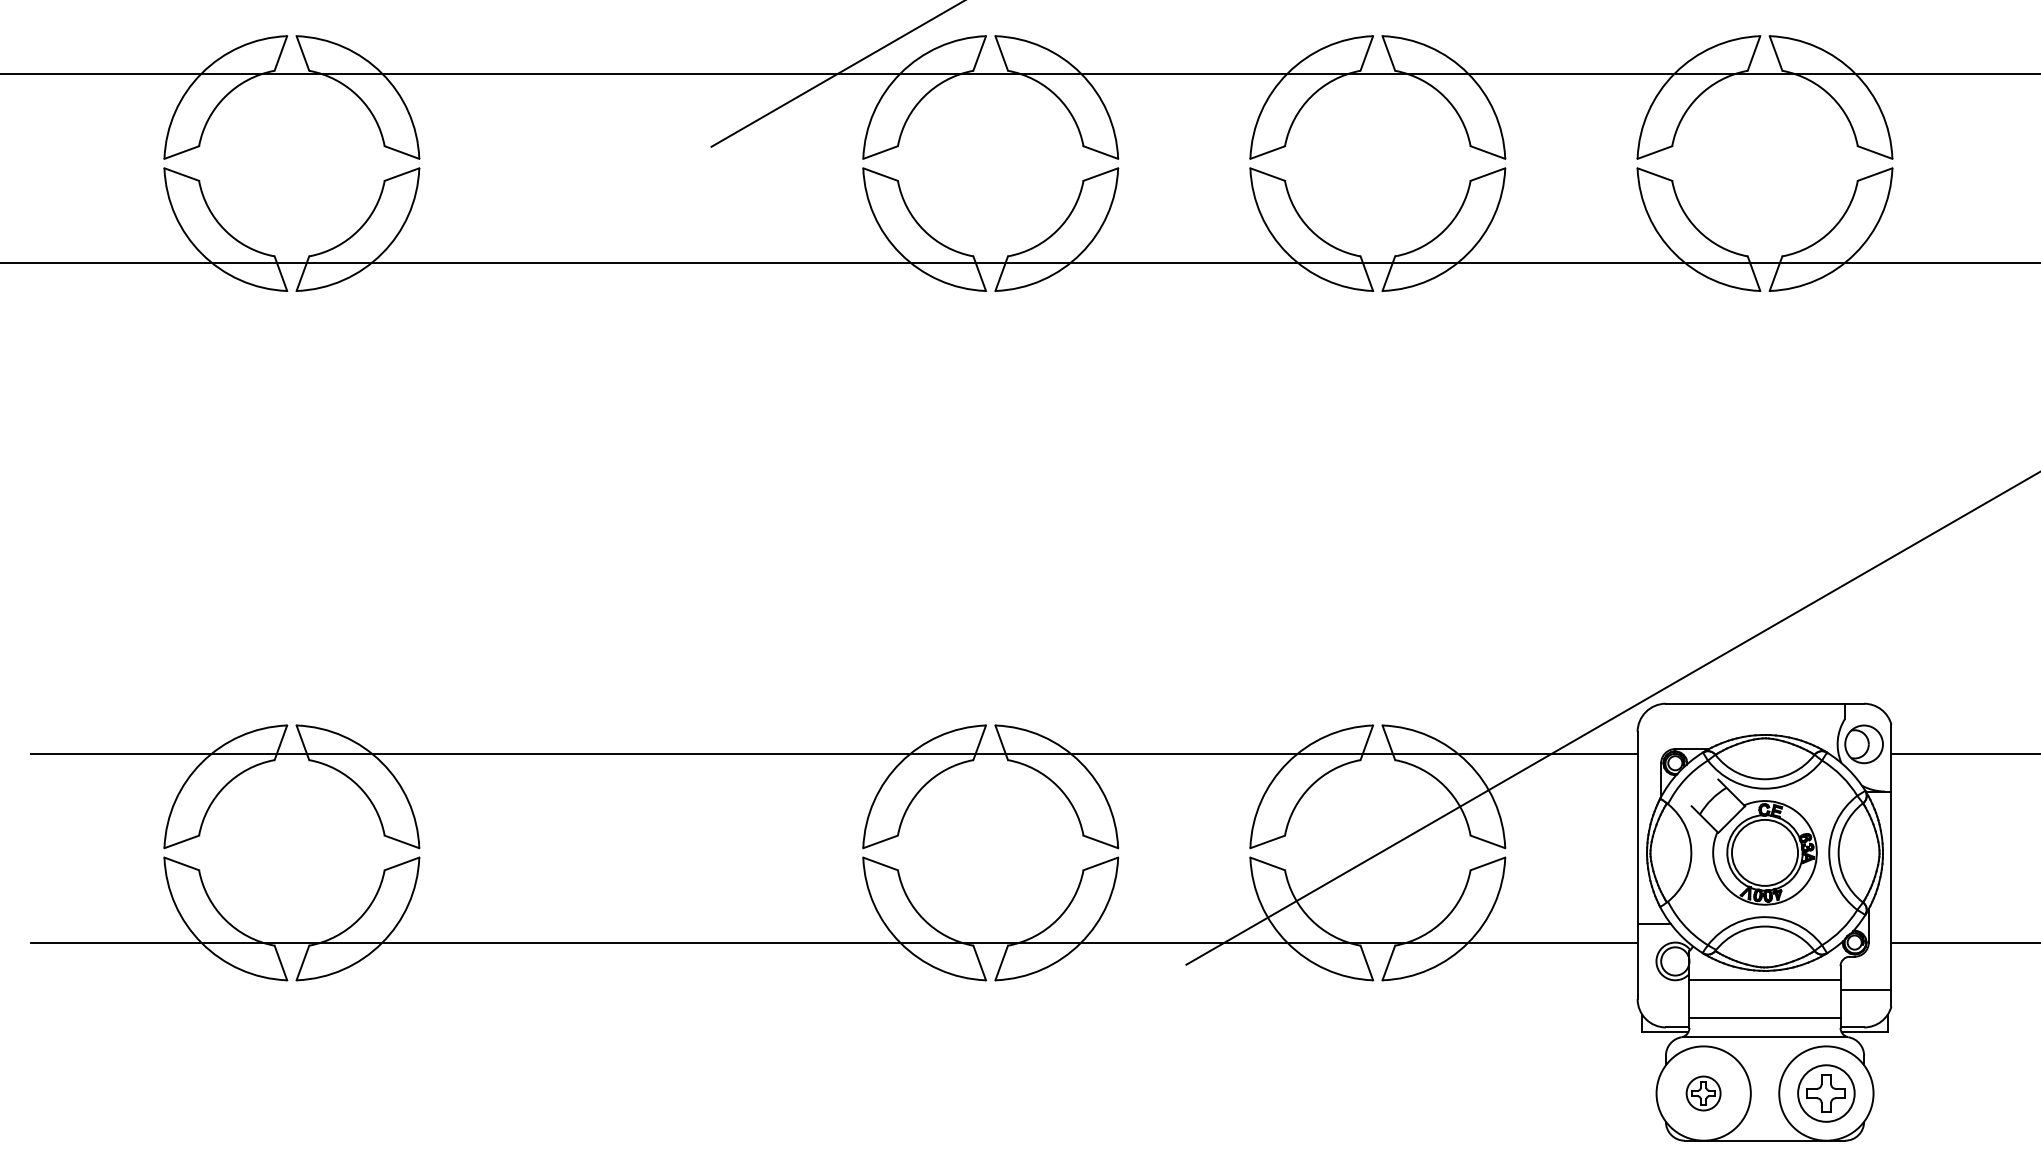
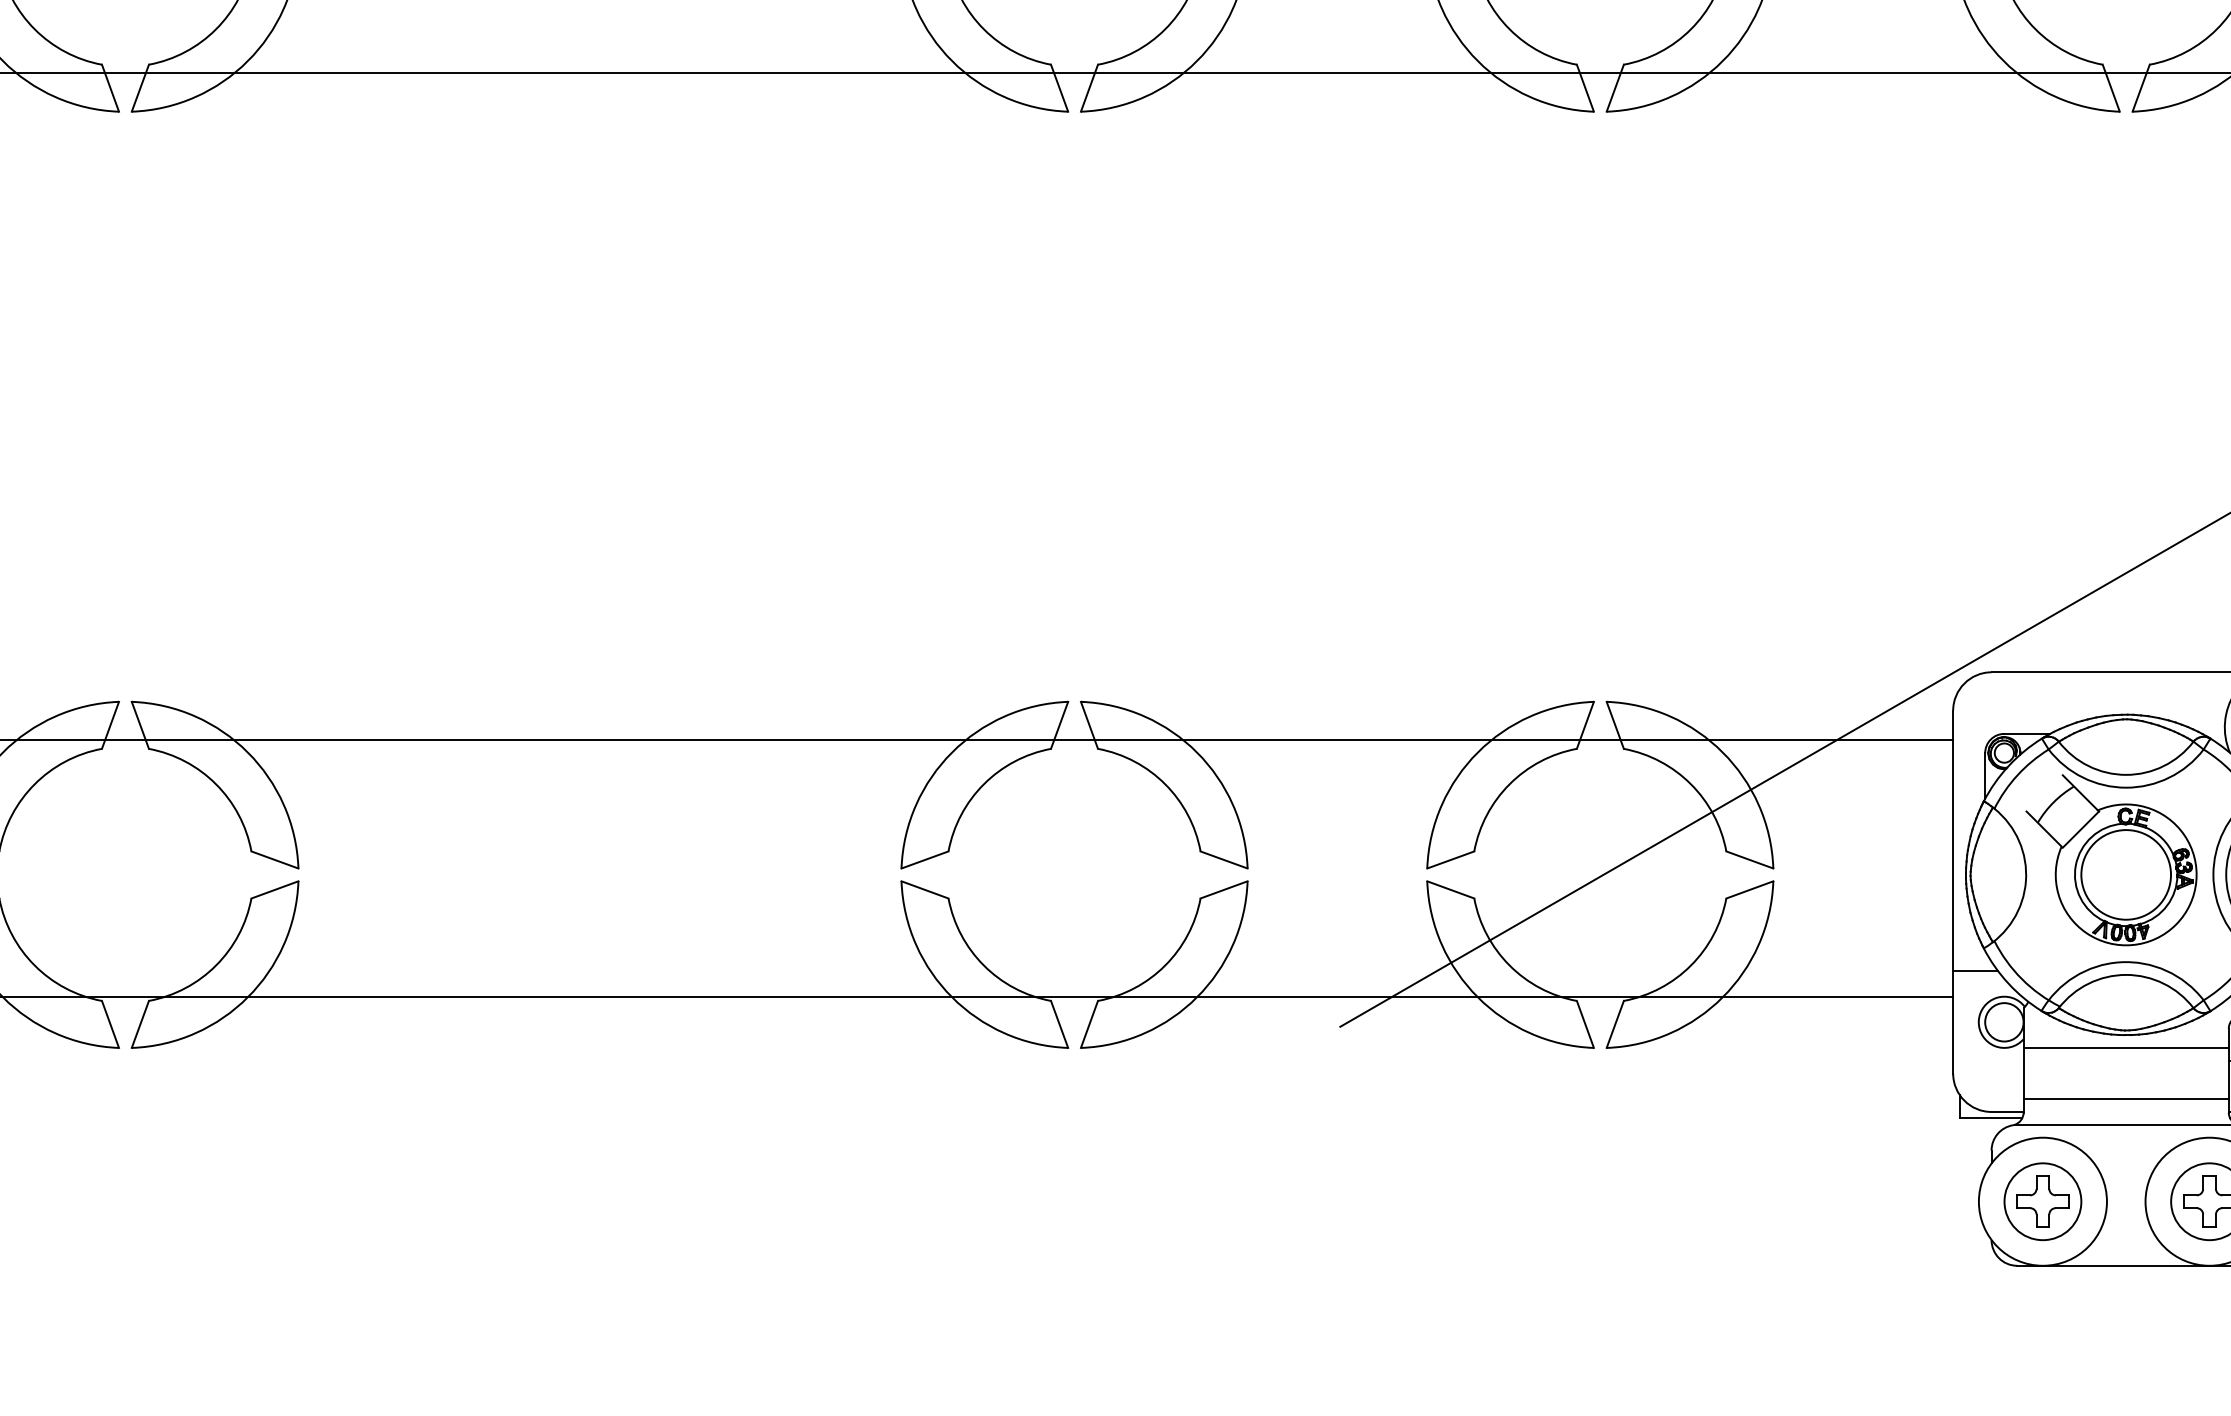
part: (1703, 1093) -> (2042, 1201), size x1.67

